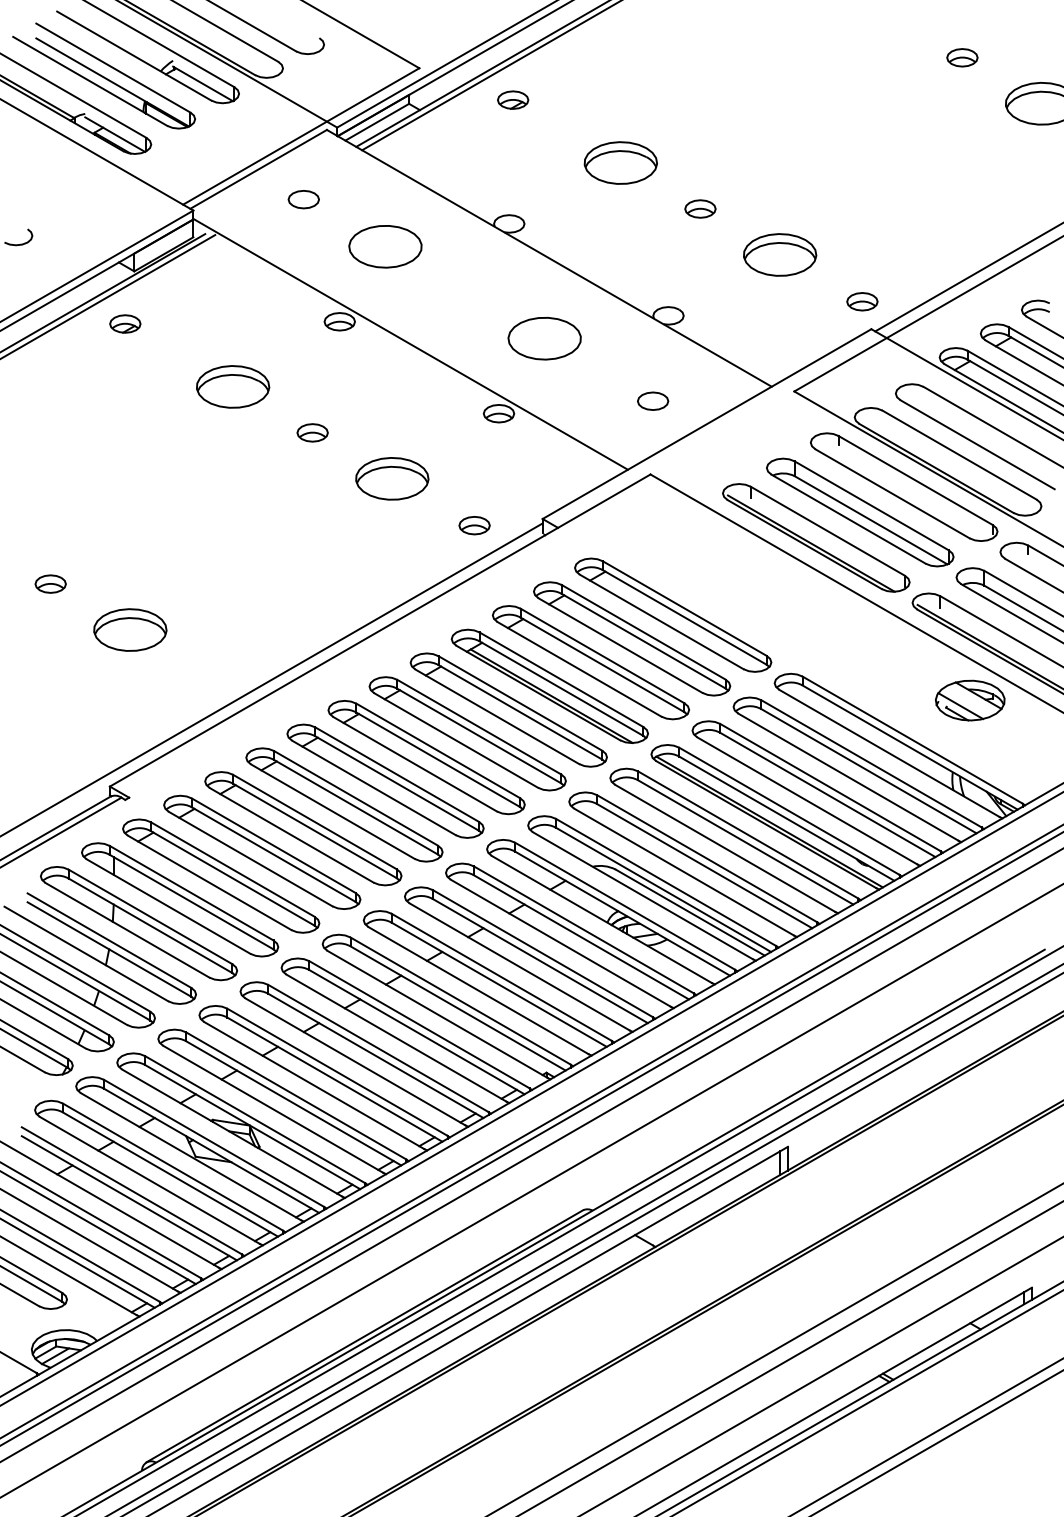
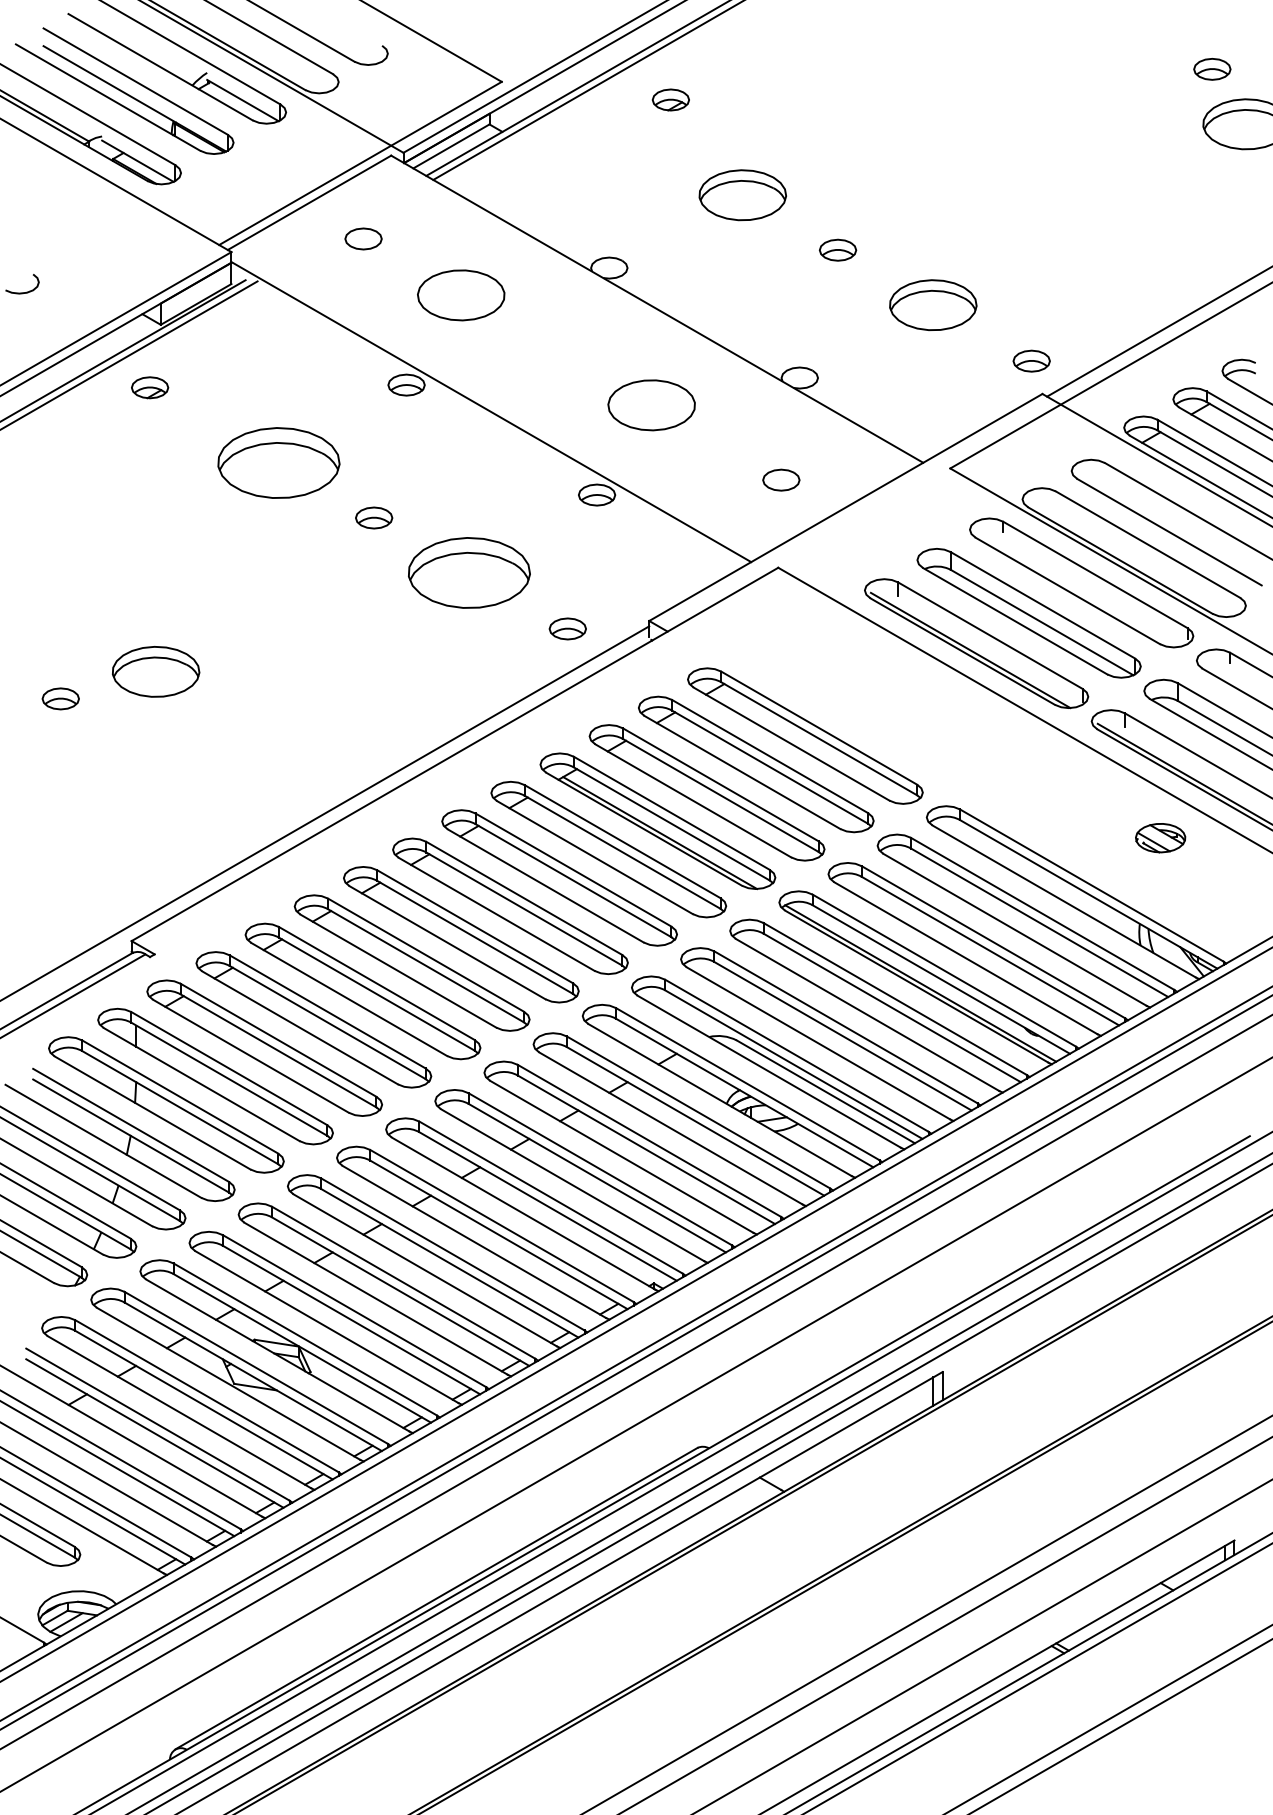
part: (962, 57) -> (1212, 69), moved
part: (512, 99) -> (670, 99), moved
part: (232, 386) -> (278, 462), size x1.4
part: (392, 478) -> (469, 572), size x1.4
part: (130, 629) -> (156, 671), moved
part: (970, 699) -> (1160, 837), size x0.6

